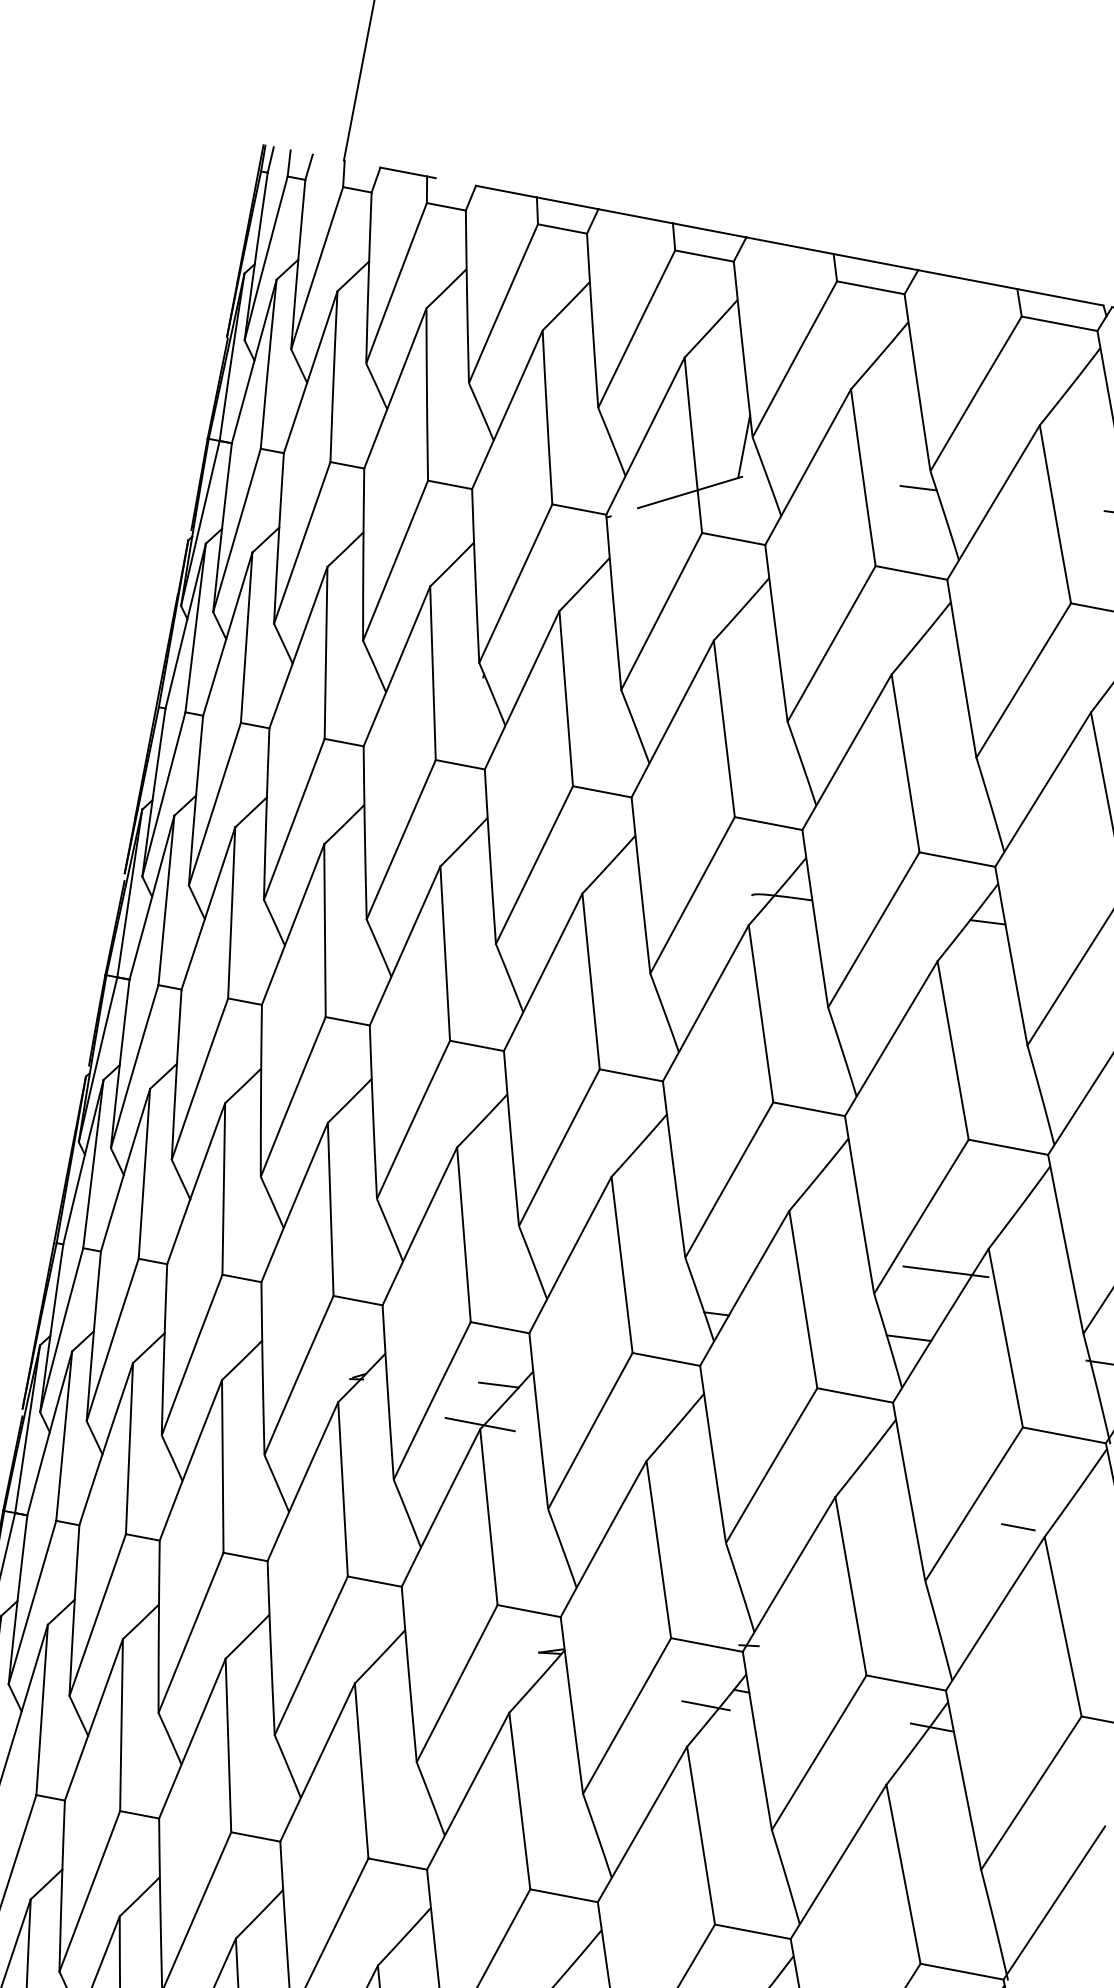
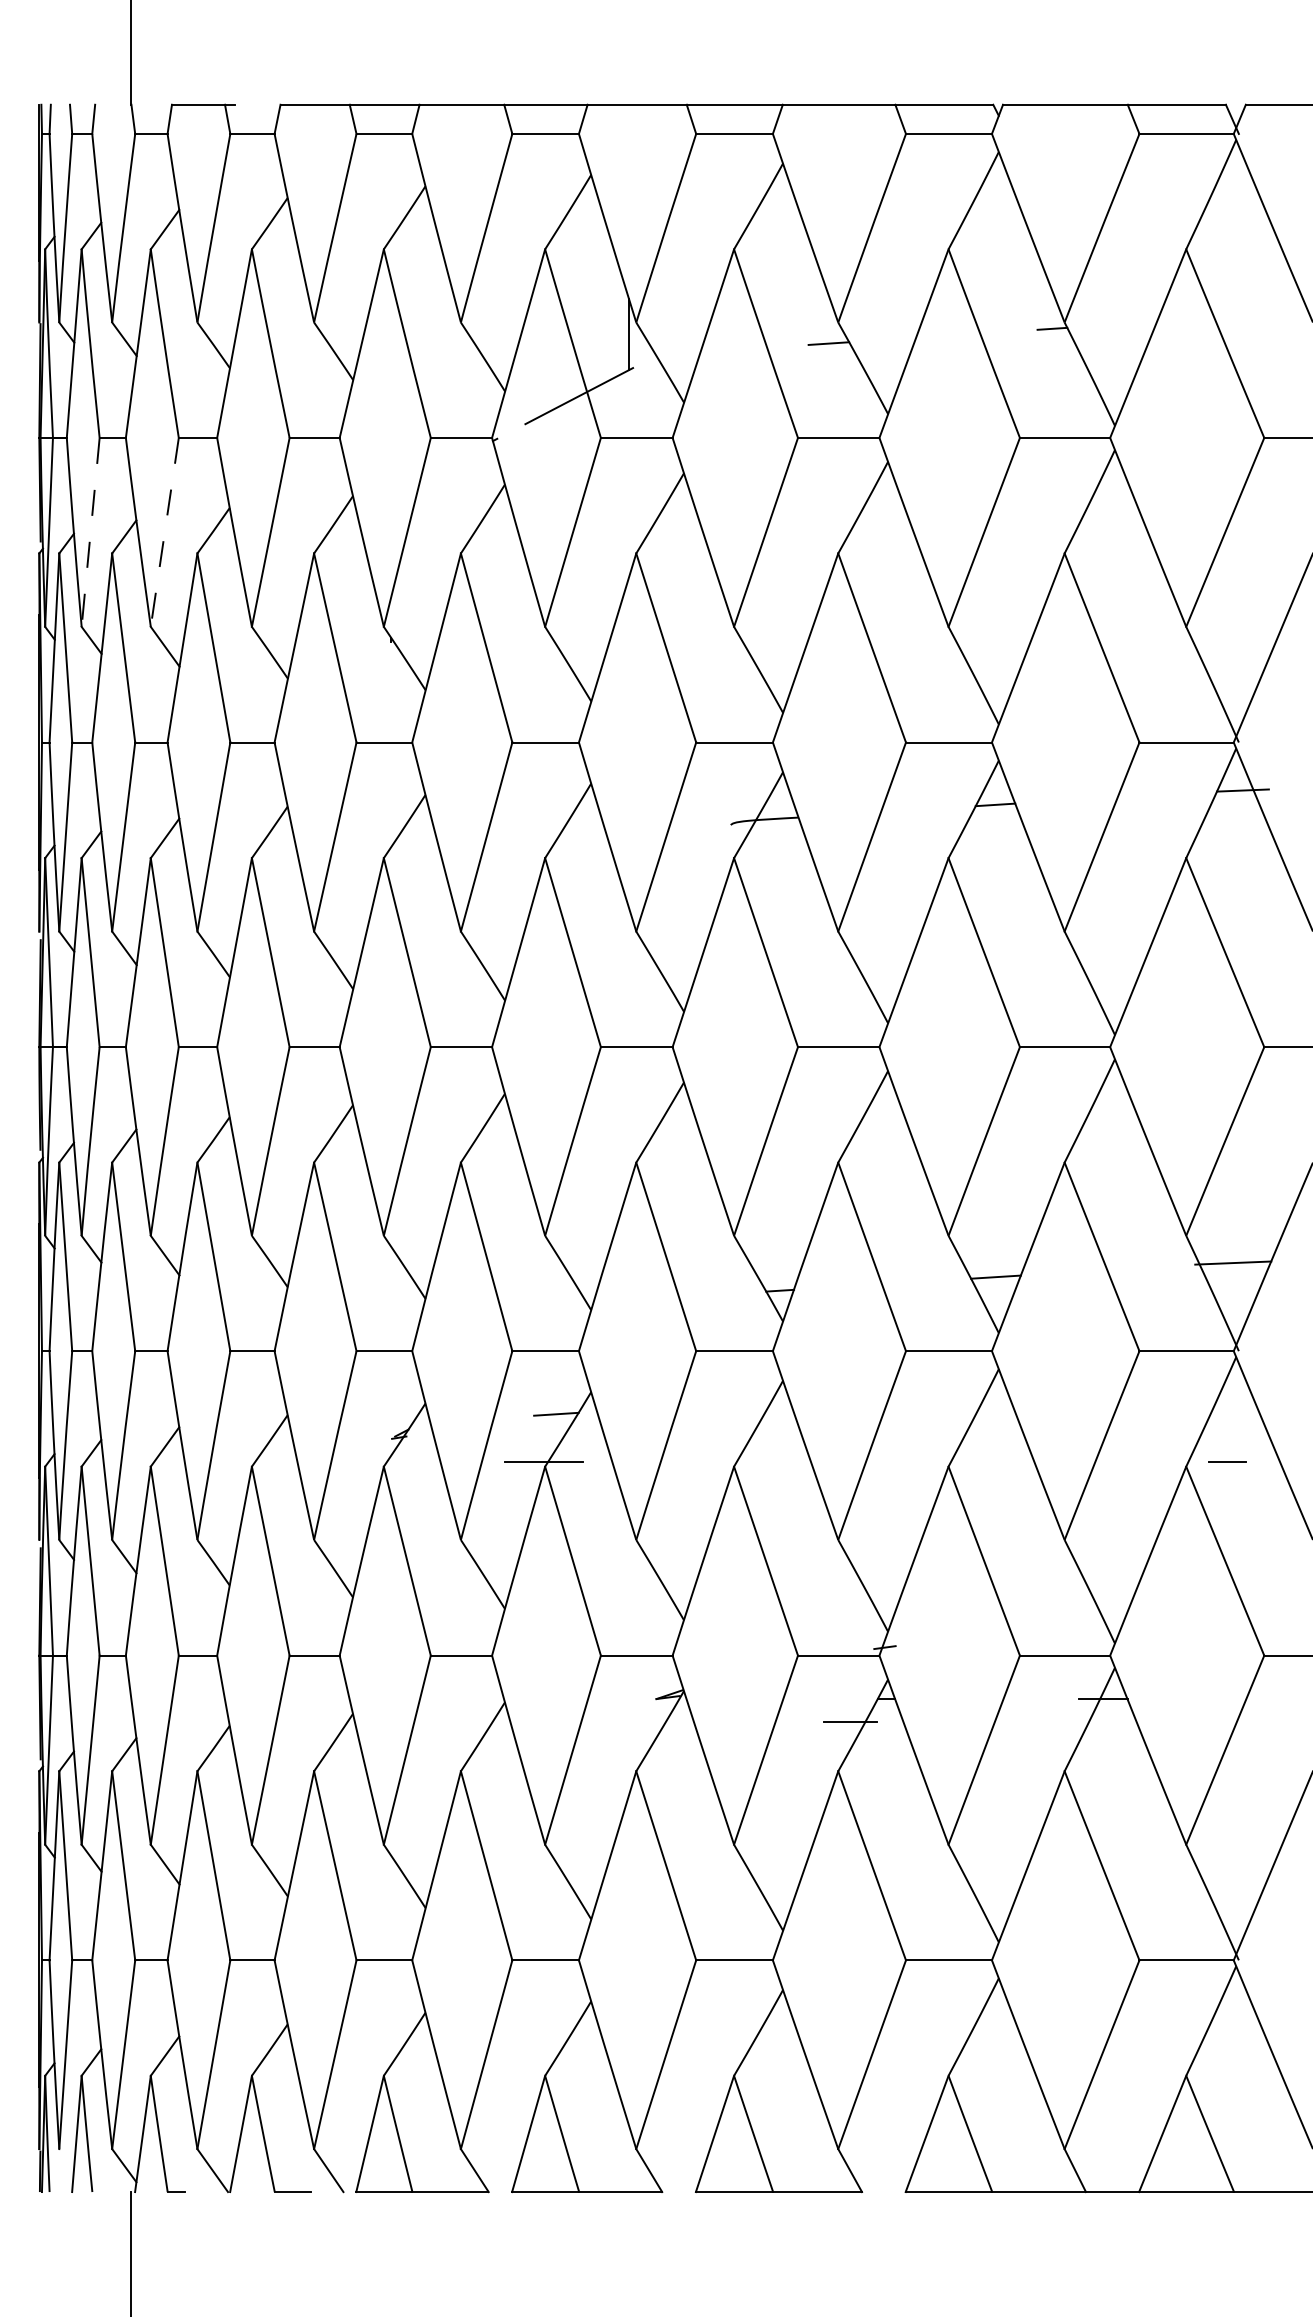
line: (236, 530) -> (90, 532), solid -> dashed
line: (301, 542) -> (164, 532), solid -> dashed
line: (945, 1271) -> (1022, 1196), removed
line: (1018, 1527) -> (1227, 1461), moved

